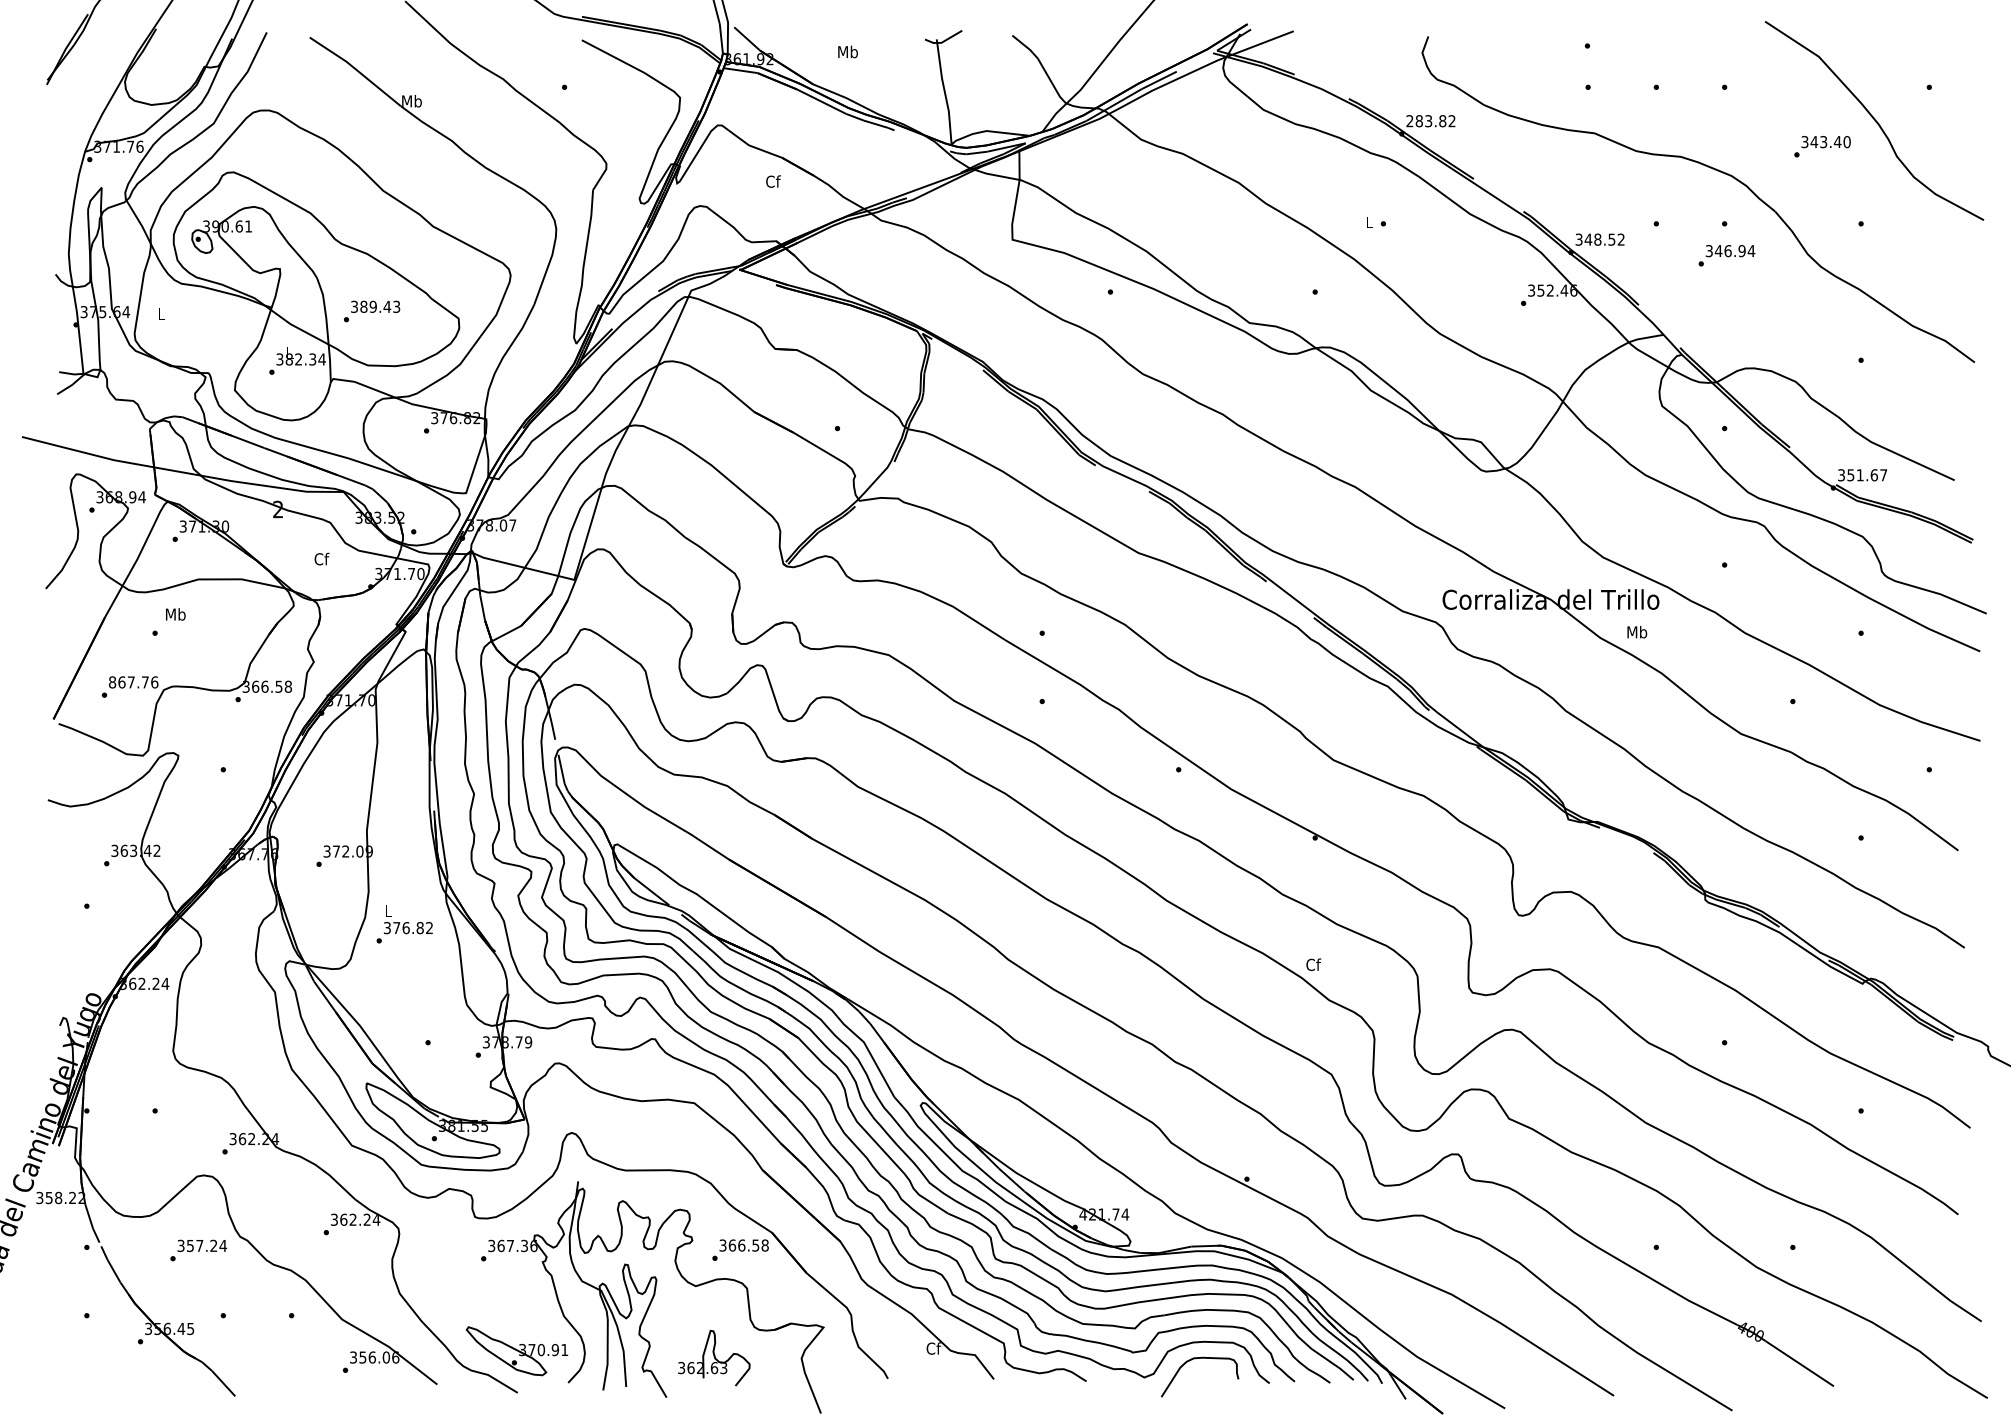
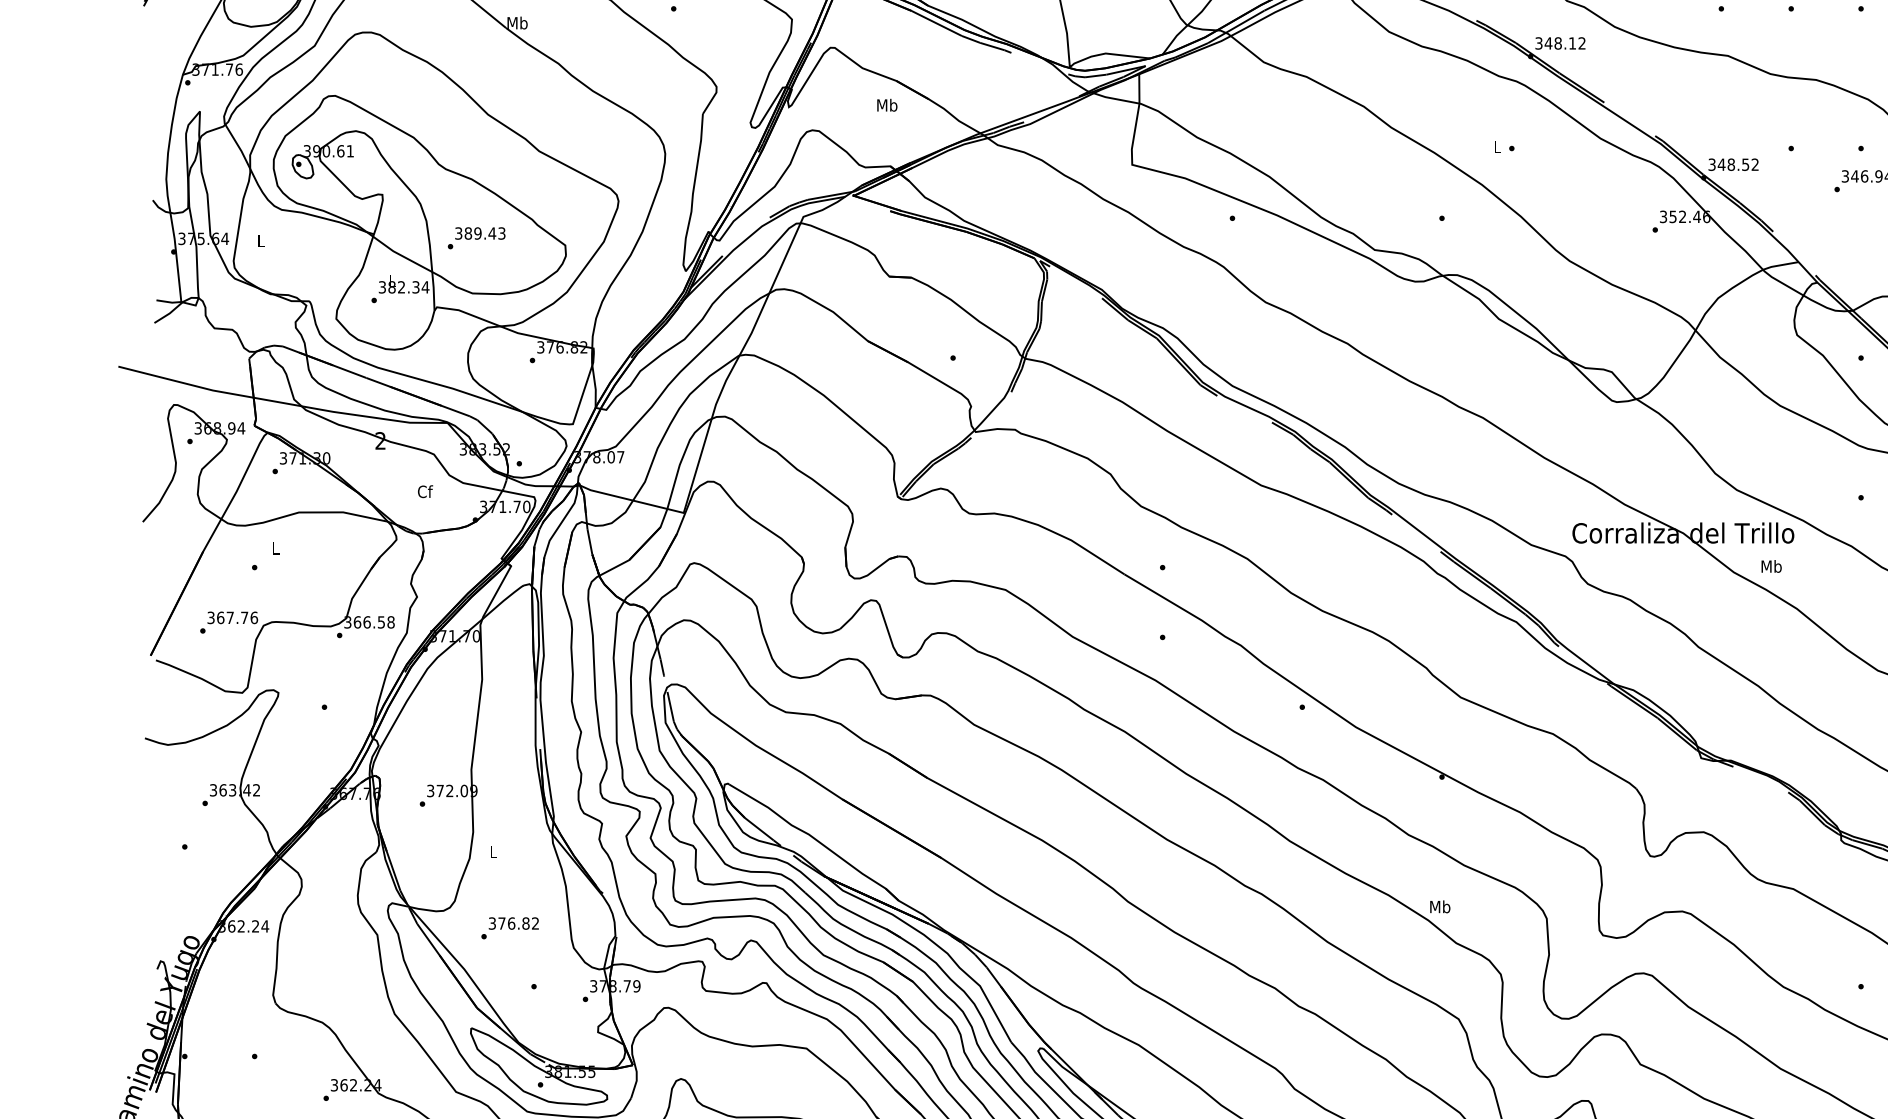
text: (1426, 121) -> (1555, 43), 283.82 -> 348.12
text: (773, 181) -> (887, 105), Cf -> Mb
text: (175, 614) -> (275, 548), Mb -> L
text: (112, 682) -> (211, 617), 867.76 -> 367.76
text: (404, 932) -> (509, 928), moved
text: (1313, 964) -> (1440, 906), Cf -> Mb

